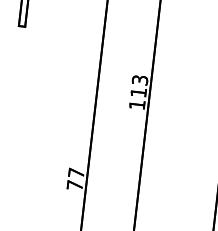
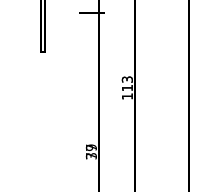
text: (74, 178) -> (90, 151), 77 -> 39

